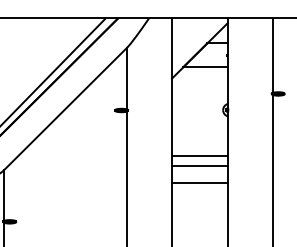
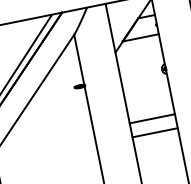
line: (199, 156) -> (150, 111), removed

